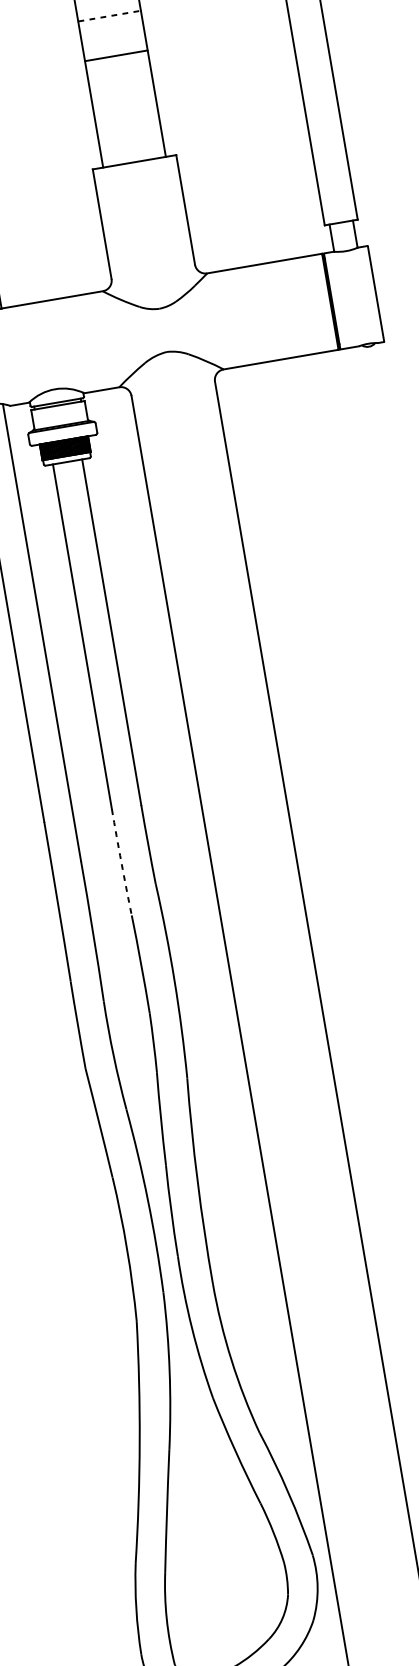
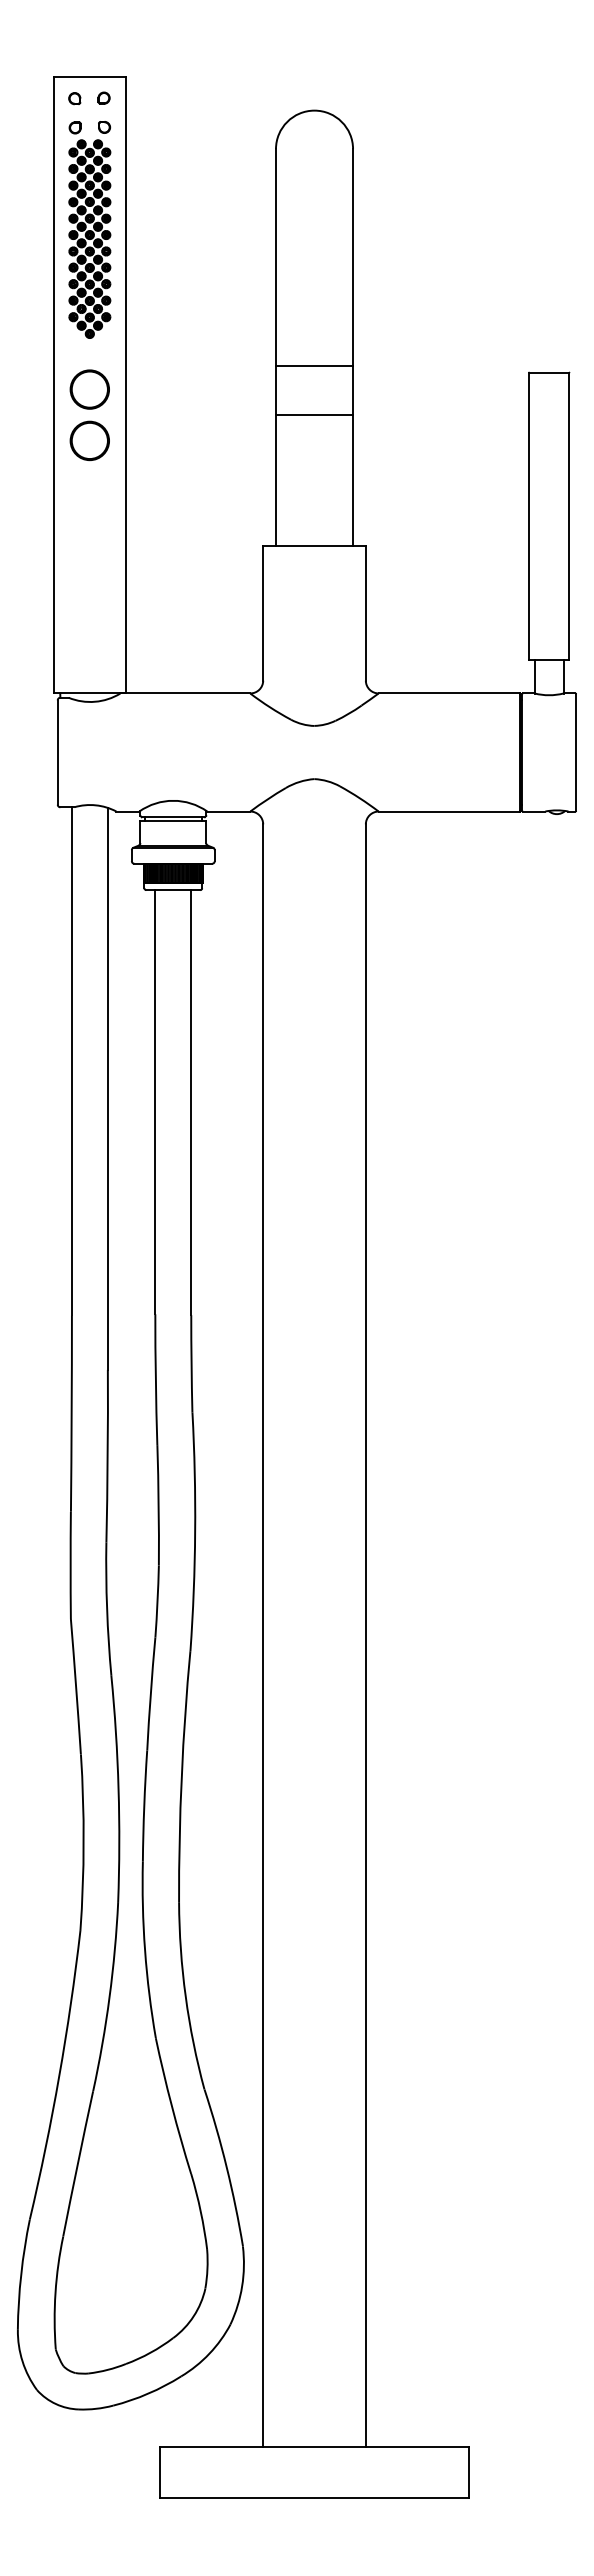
line: (110, 16) -> (315, 366), dashed -> solid
arc: (121, 862) -> (155, 1379), dashed -> solid

